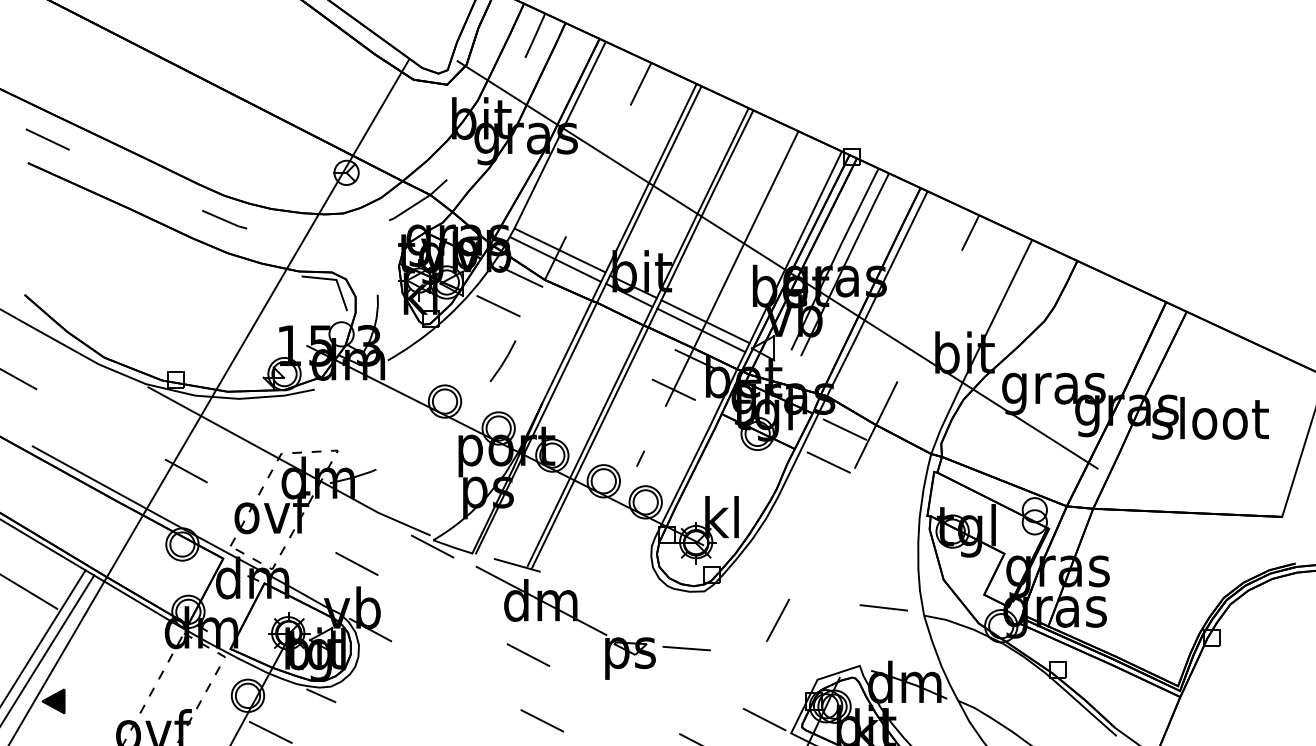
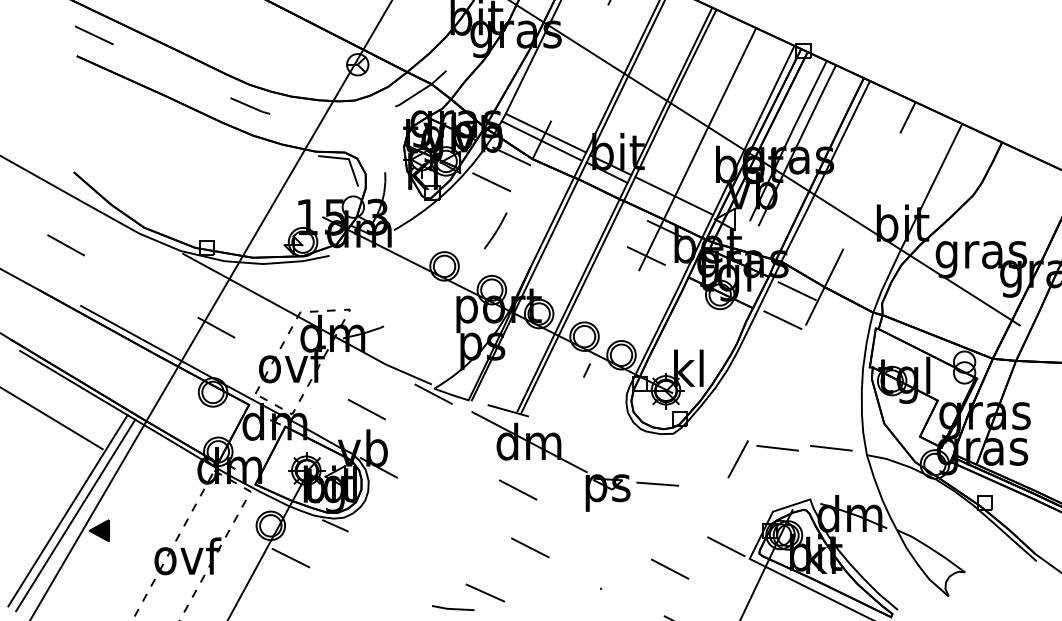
line: (701, 330) -> (670, 203), removed
line: (640, 458) -> (586, 370), moved
line: (822, 607) -> (777, 447), added

